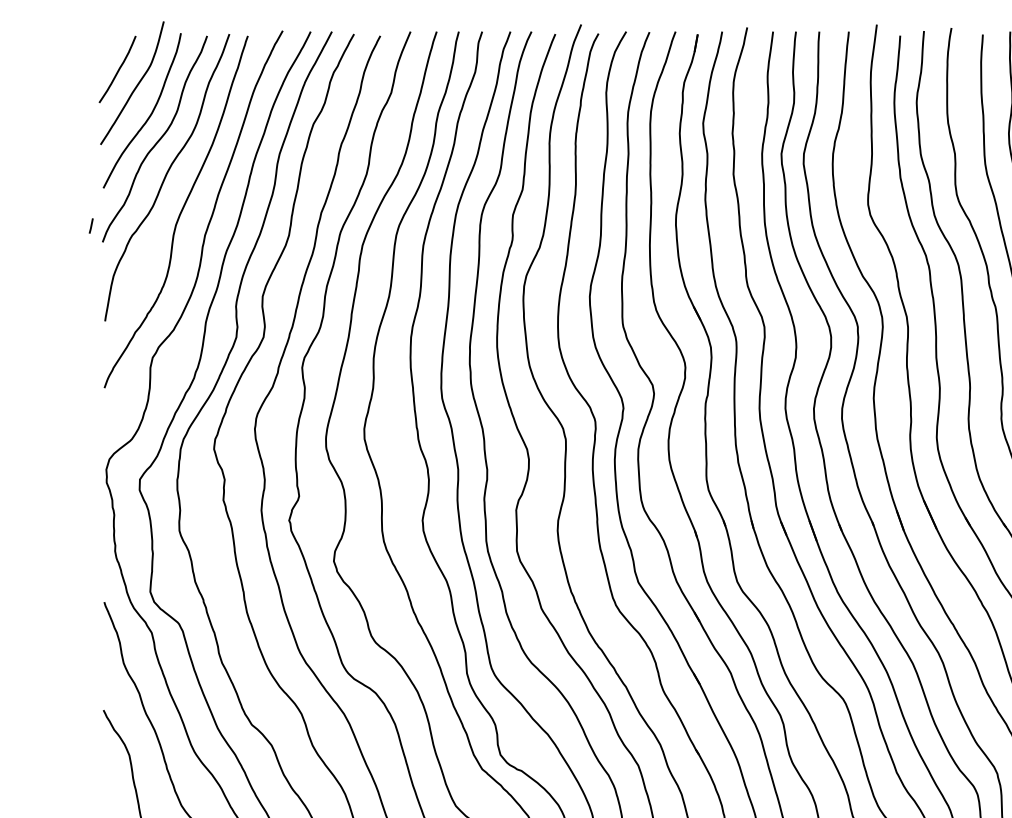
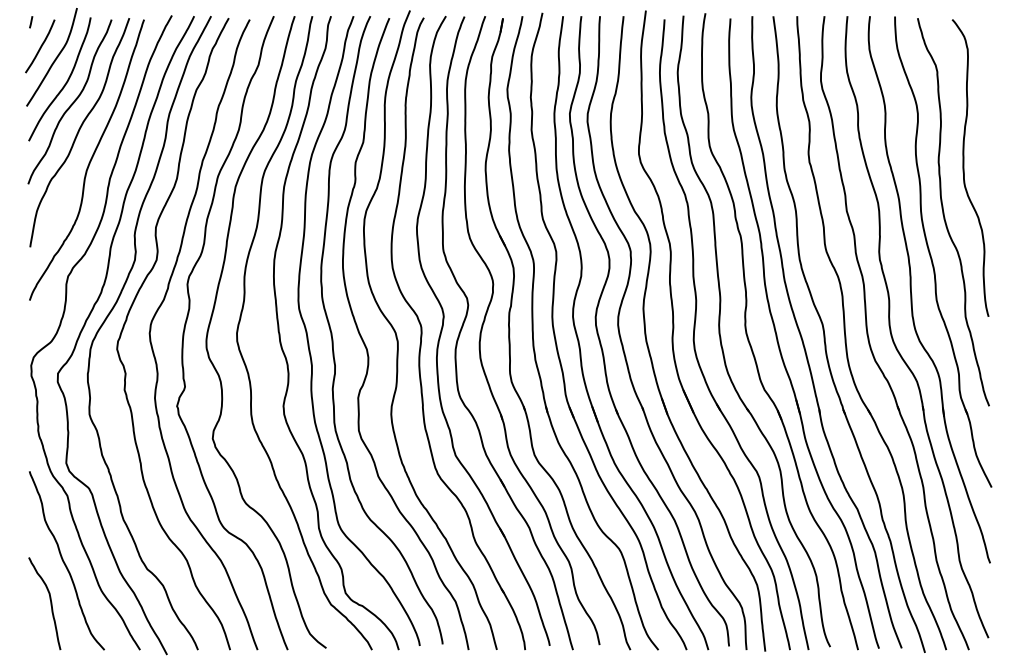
line: (91, 226) -> (31, 22), moved

